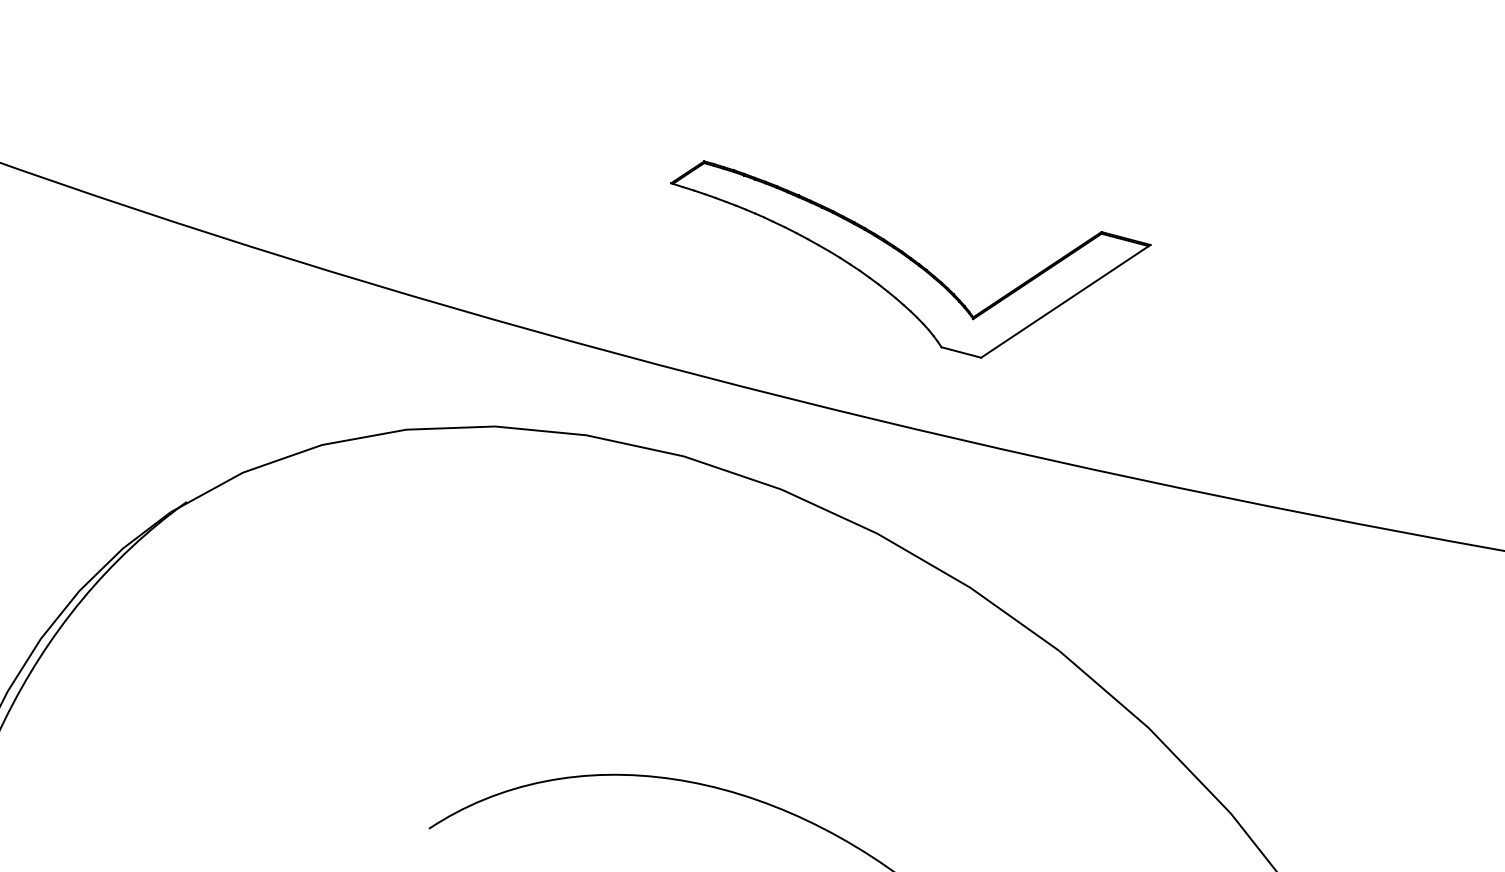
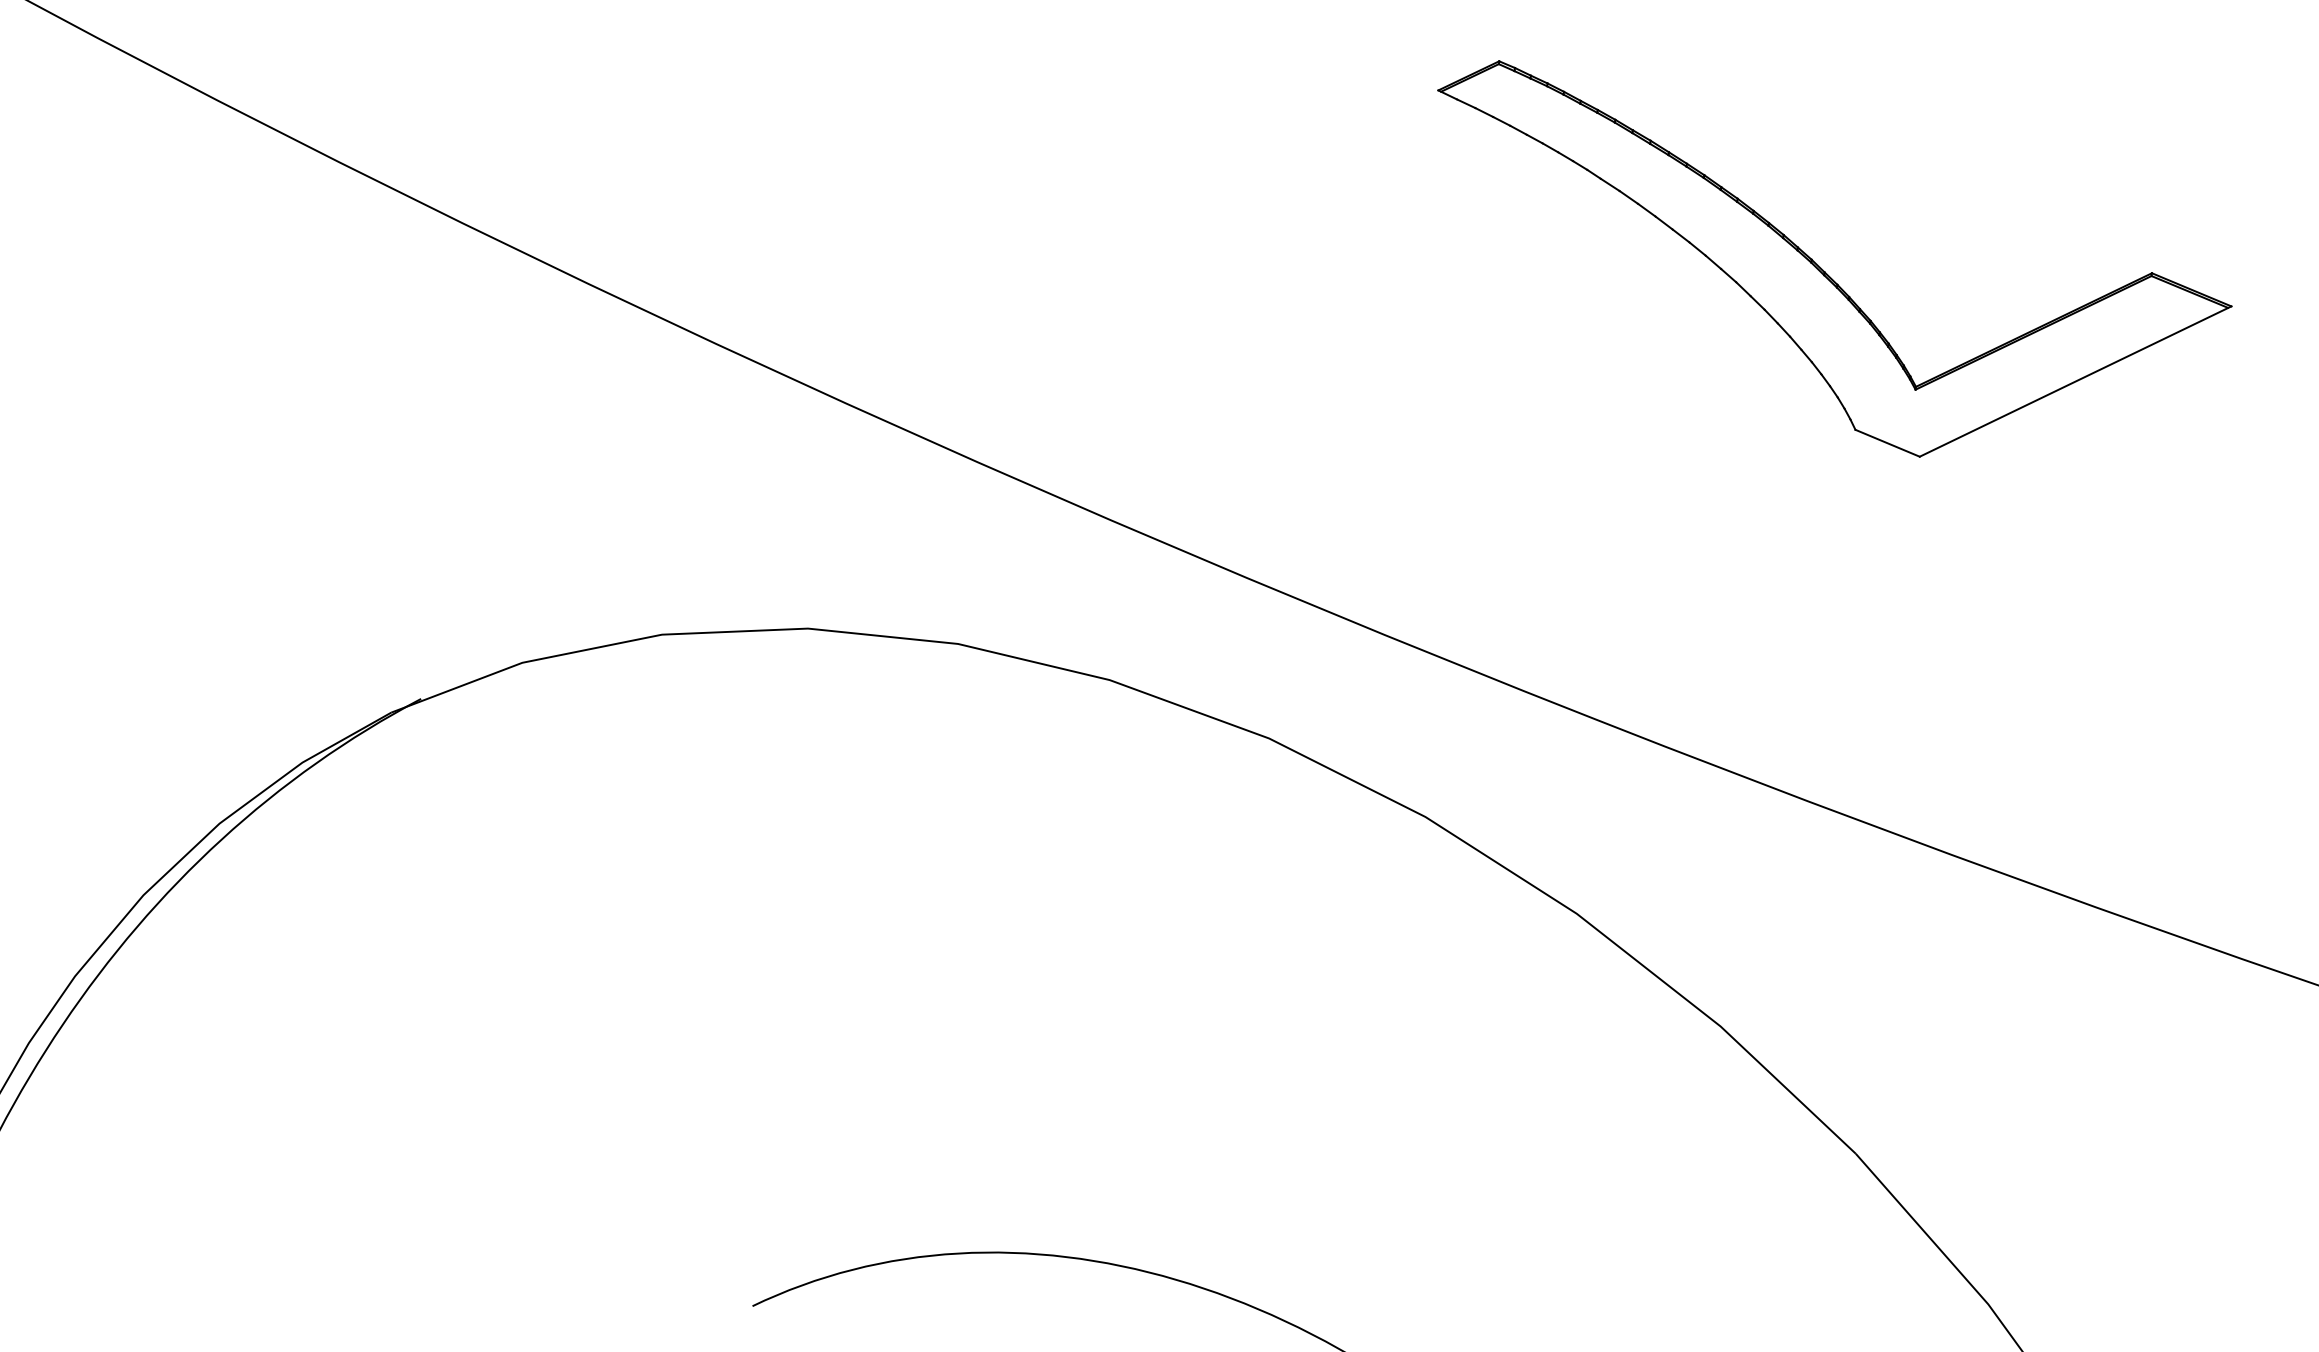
part: (910, 259) -> (1823, 274), moved

